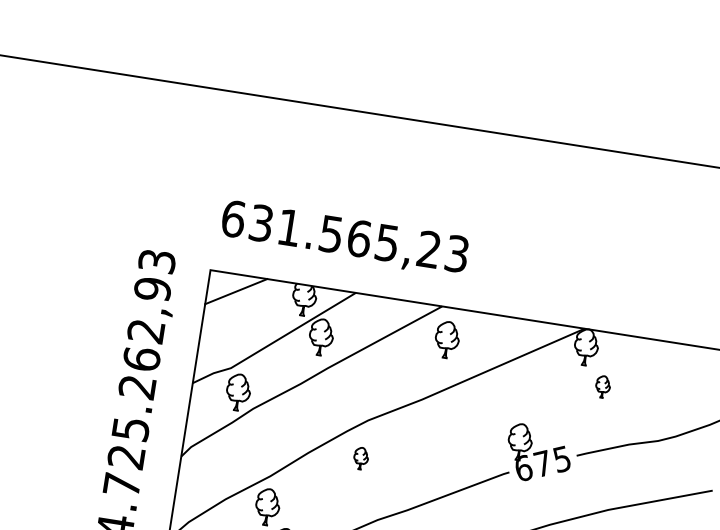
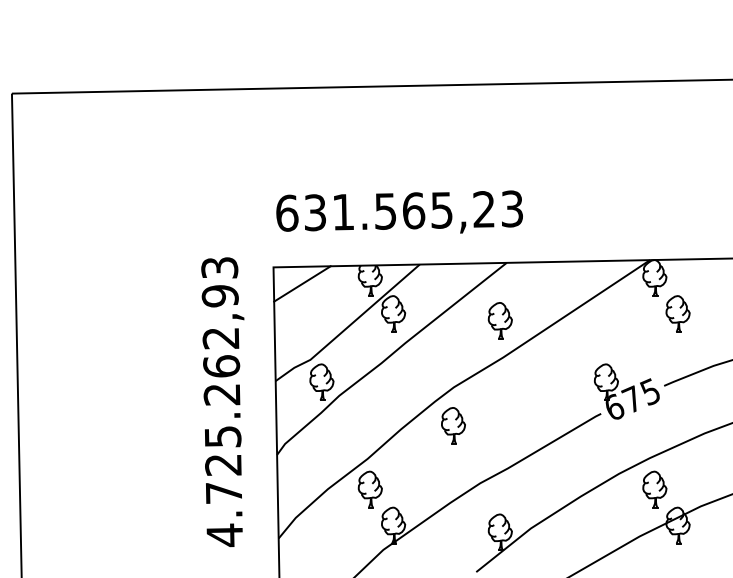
part: (446, 339) -> (499, 320), moved
part: (602, 386) -> (677, 313), size x1.67
part: (361, 458) -> (453, 425), size x1.67

